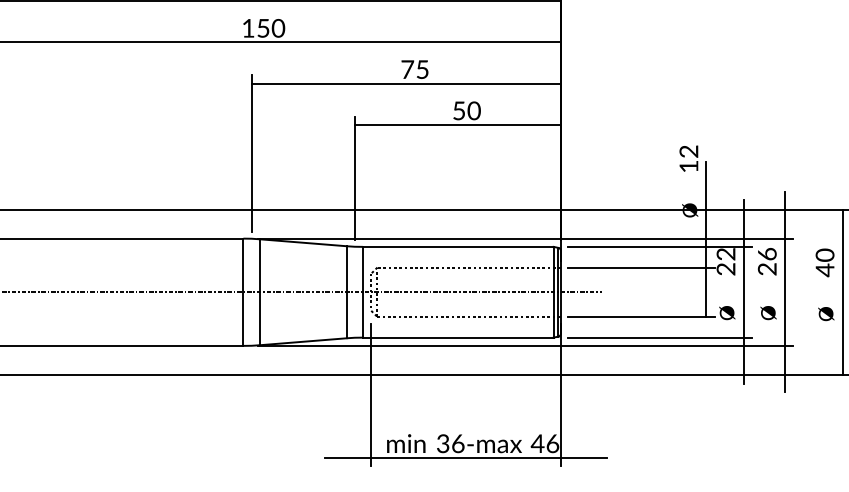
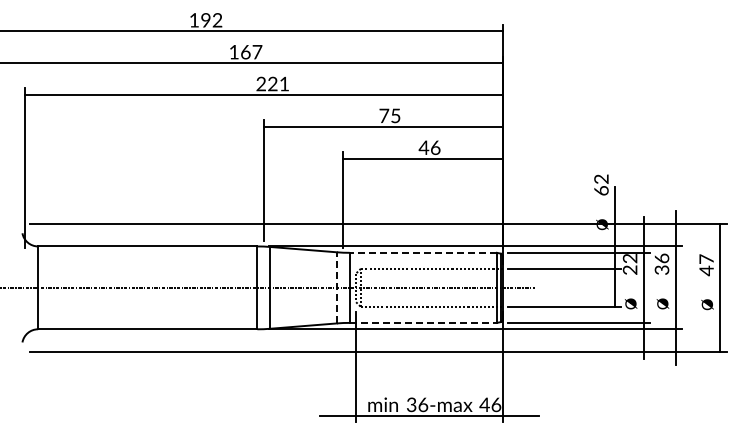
text: (262, 27) -> (272, 83), 150 -> 221
text: (466, 110) -> (429, 147), 50 -> 46
text: (688, 166) -> (601, 190), 12 -> 62
line: (458, 246) -> (423, 252), solid -> dashed
text: (824, 255) -> (706, 259), 40 -> 47
text: (770, 268) -> (664, 269), 26 -> 36
line: (347, 291) -> (337, 287), solid -> dashed
line: (458, 337) -> (423, 322), solid -> dashed

